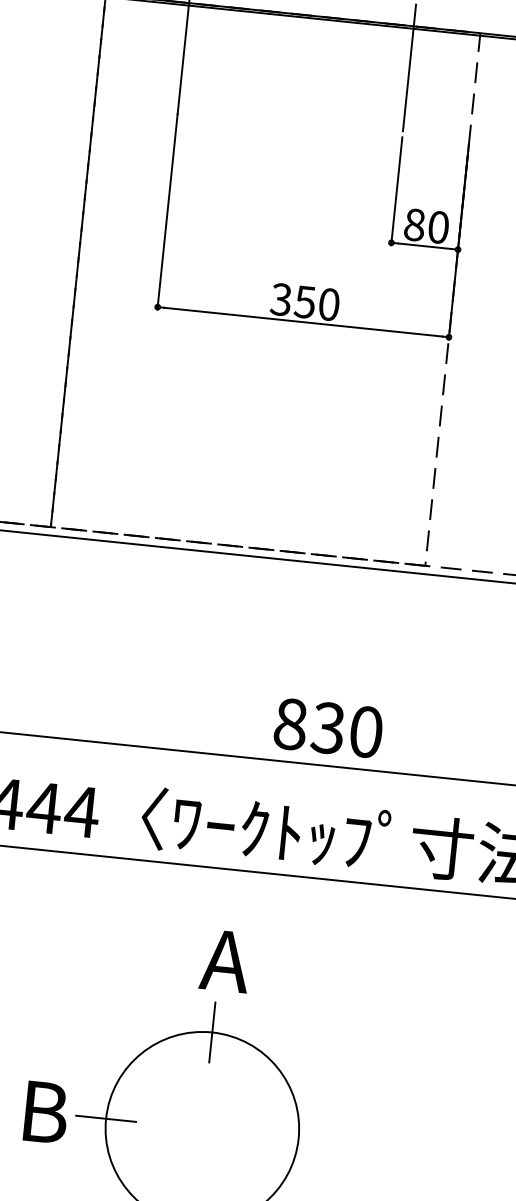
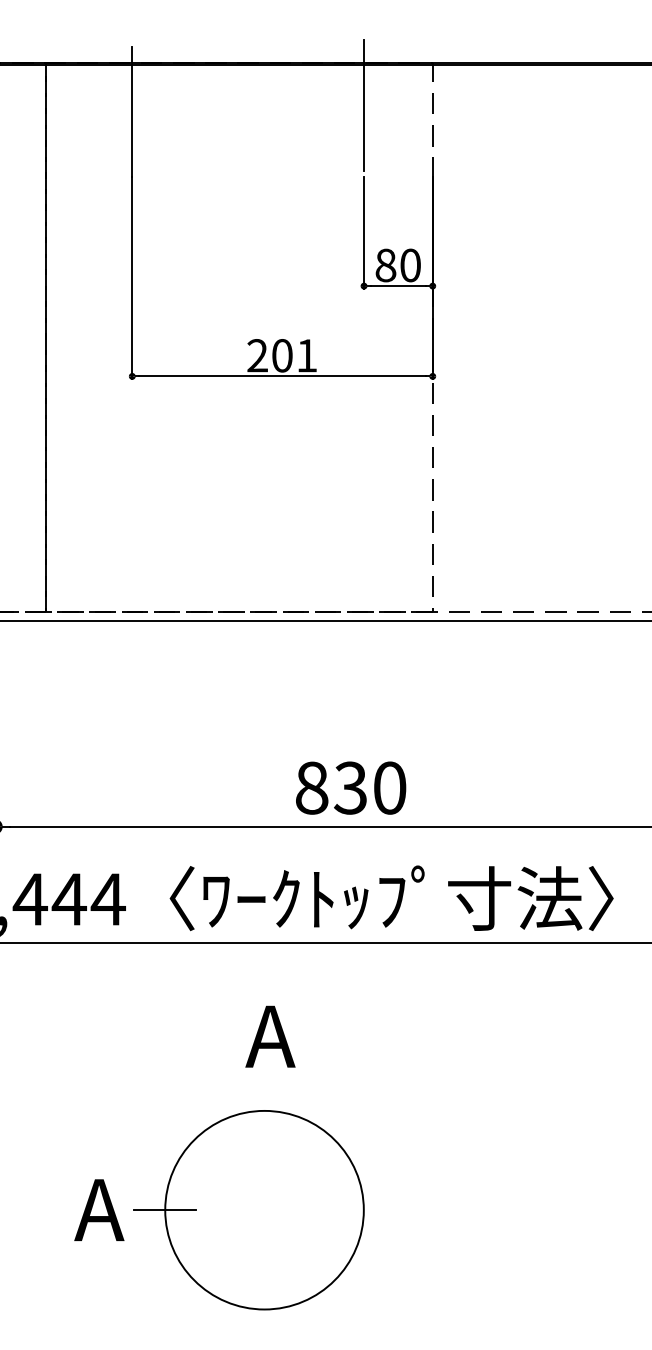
text: (305, 301) -> (282, 355), 350 -> 201
line: (212, 1032) -> (264, 1110), removed
text: (42, 1112) -> (99, 1210), B -> A

